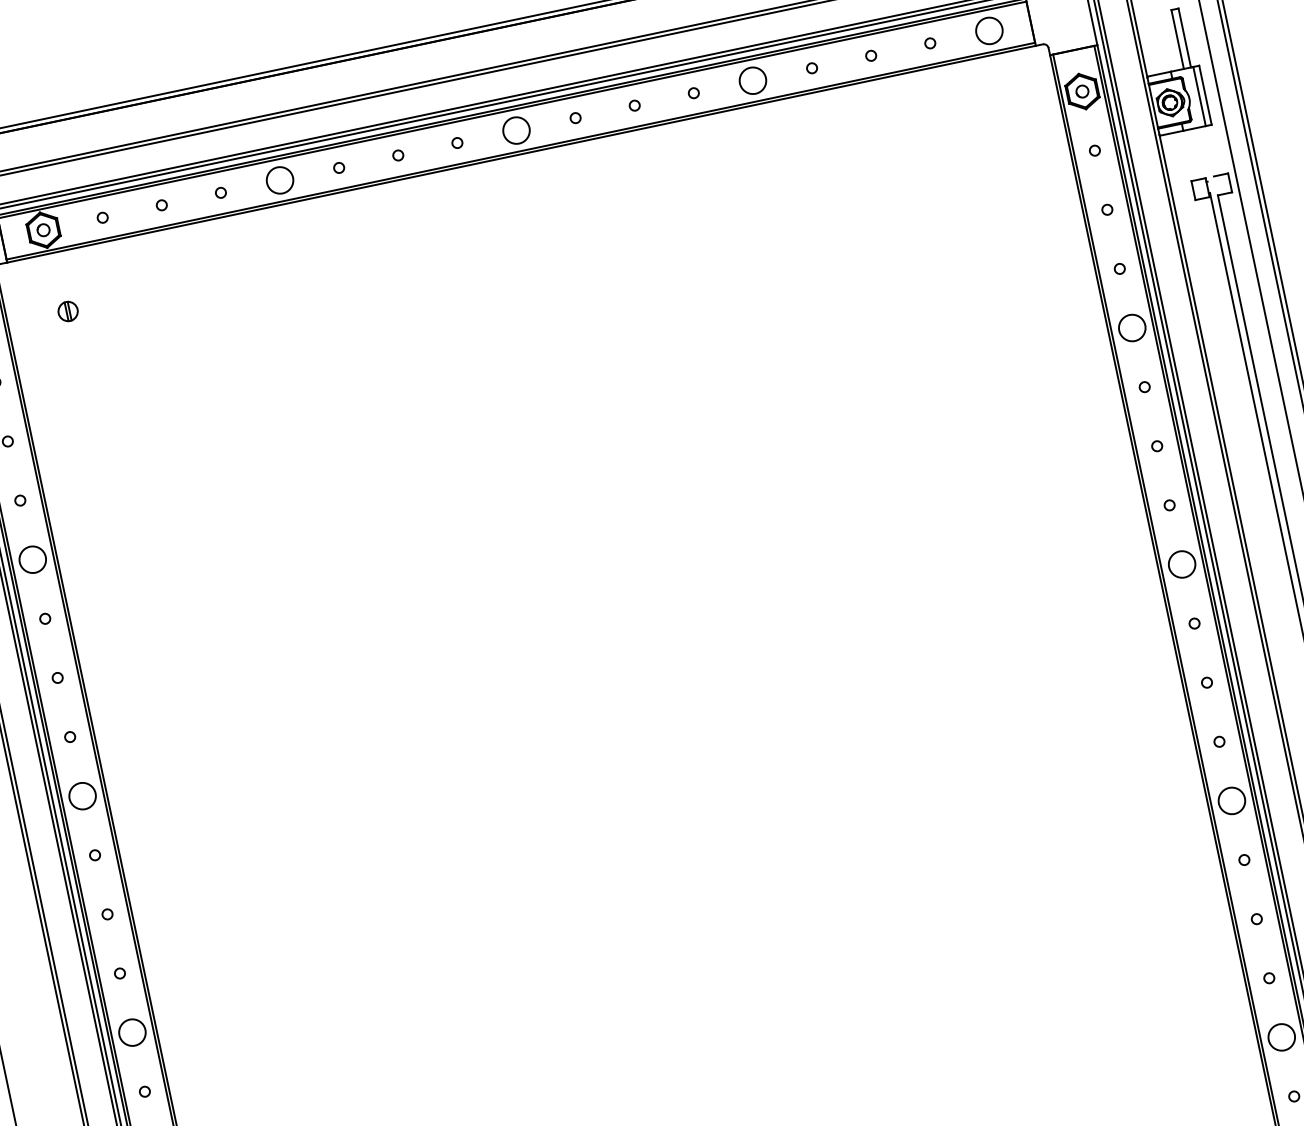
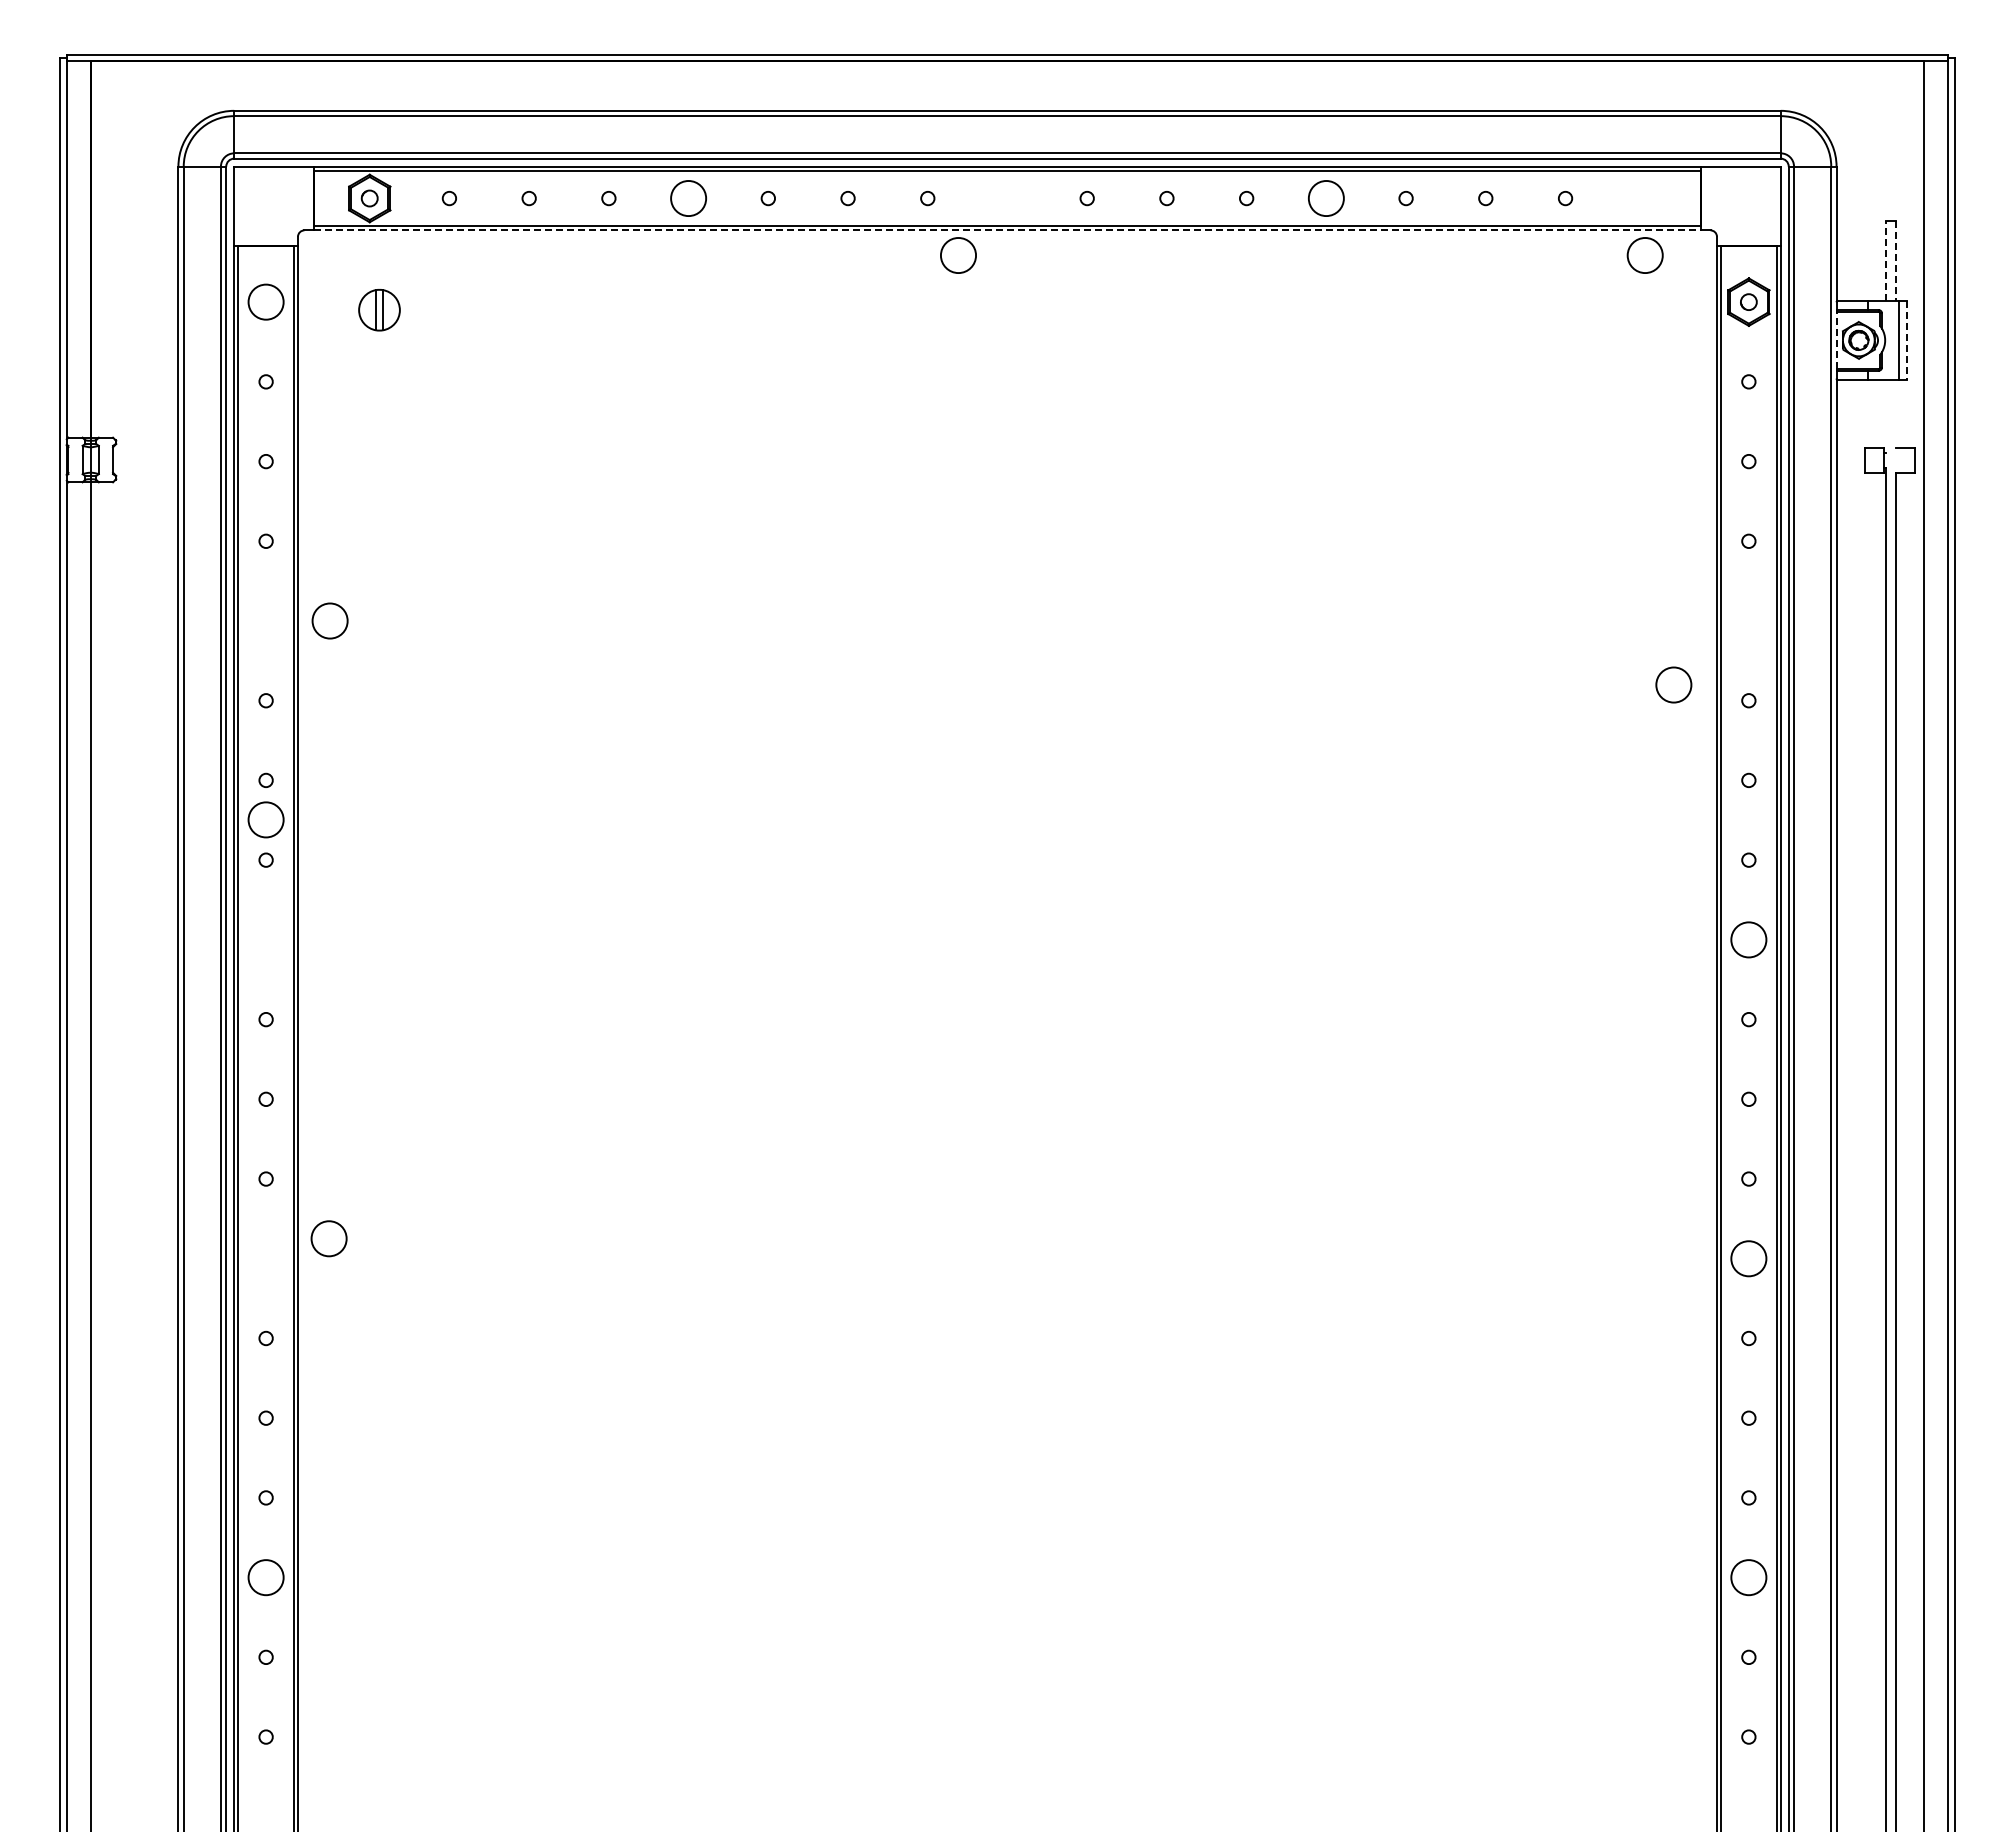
circle: (988, 31) -> (1644, 255), moved
line: (1184, 37) -> (1895, 260), solid -> dashed
line: (1177, 39) -> (1885, 260), solid -> dashed
line: (1205, 95) -> (1906, 340), solid -> dashed
line: (1153, 106) -> (1836, 340), solid -> dashed
circle: (516, 130) -> (958, 255), moved
line: (521, 154) -> (1007, 230), solid -> dashed
part: (67, 311) -> (378, 309), size x1.6
circle: (1131, 327) -> (1673, 684), moved
circle: (32, 559) -> (329, 620), moved
circle: (82, 795) -> (265, 819), moved
circle: (131, 1032) -> (328, 1238), moved

